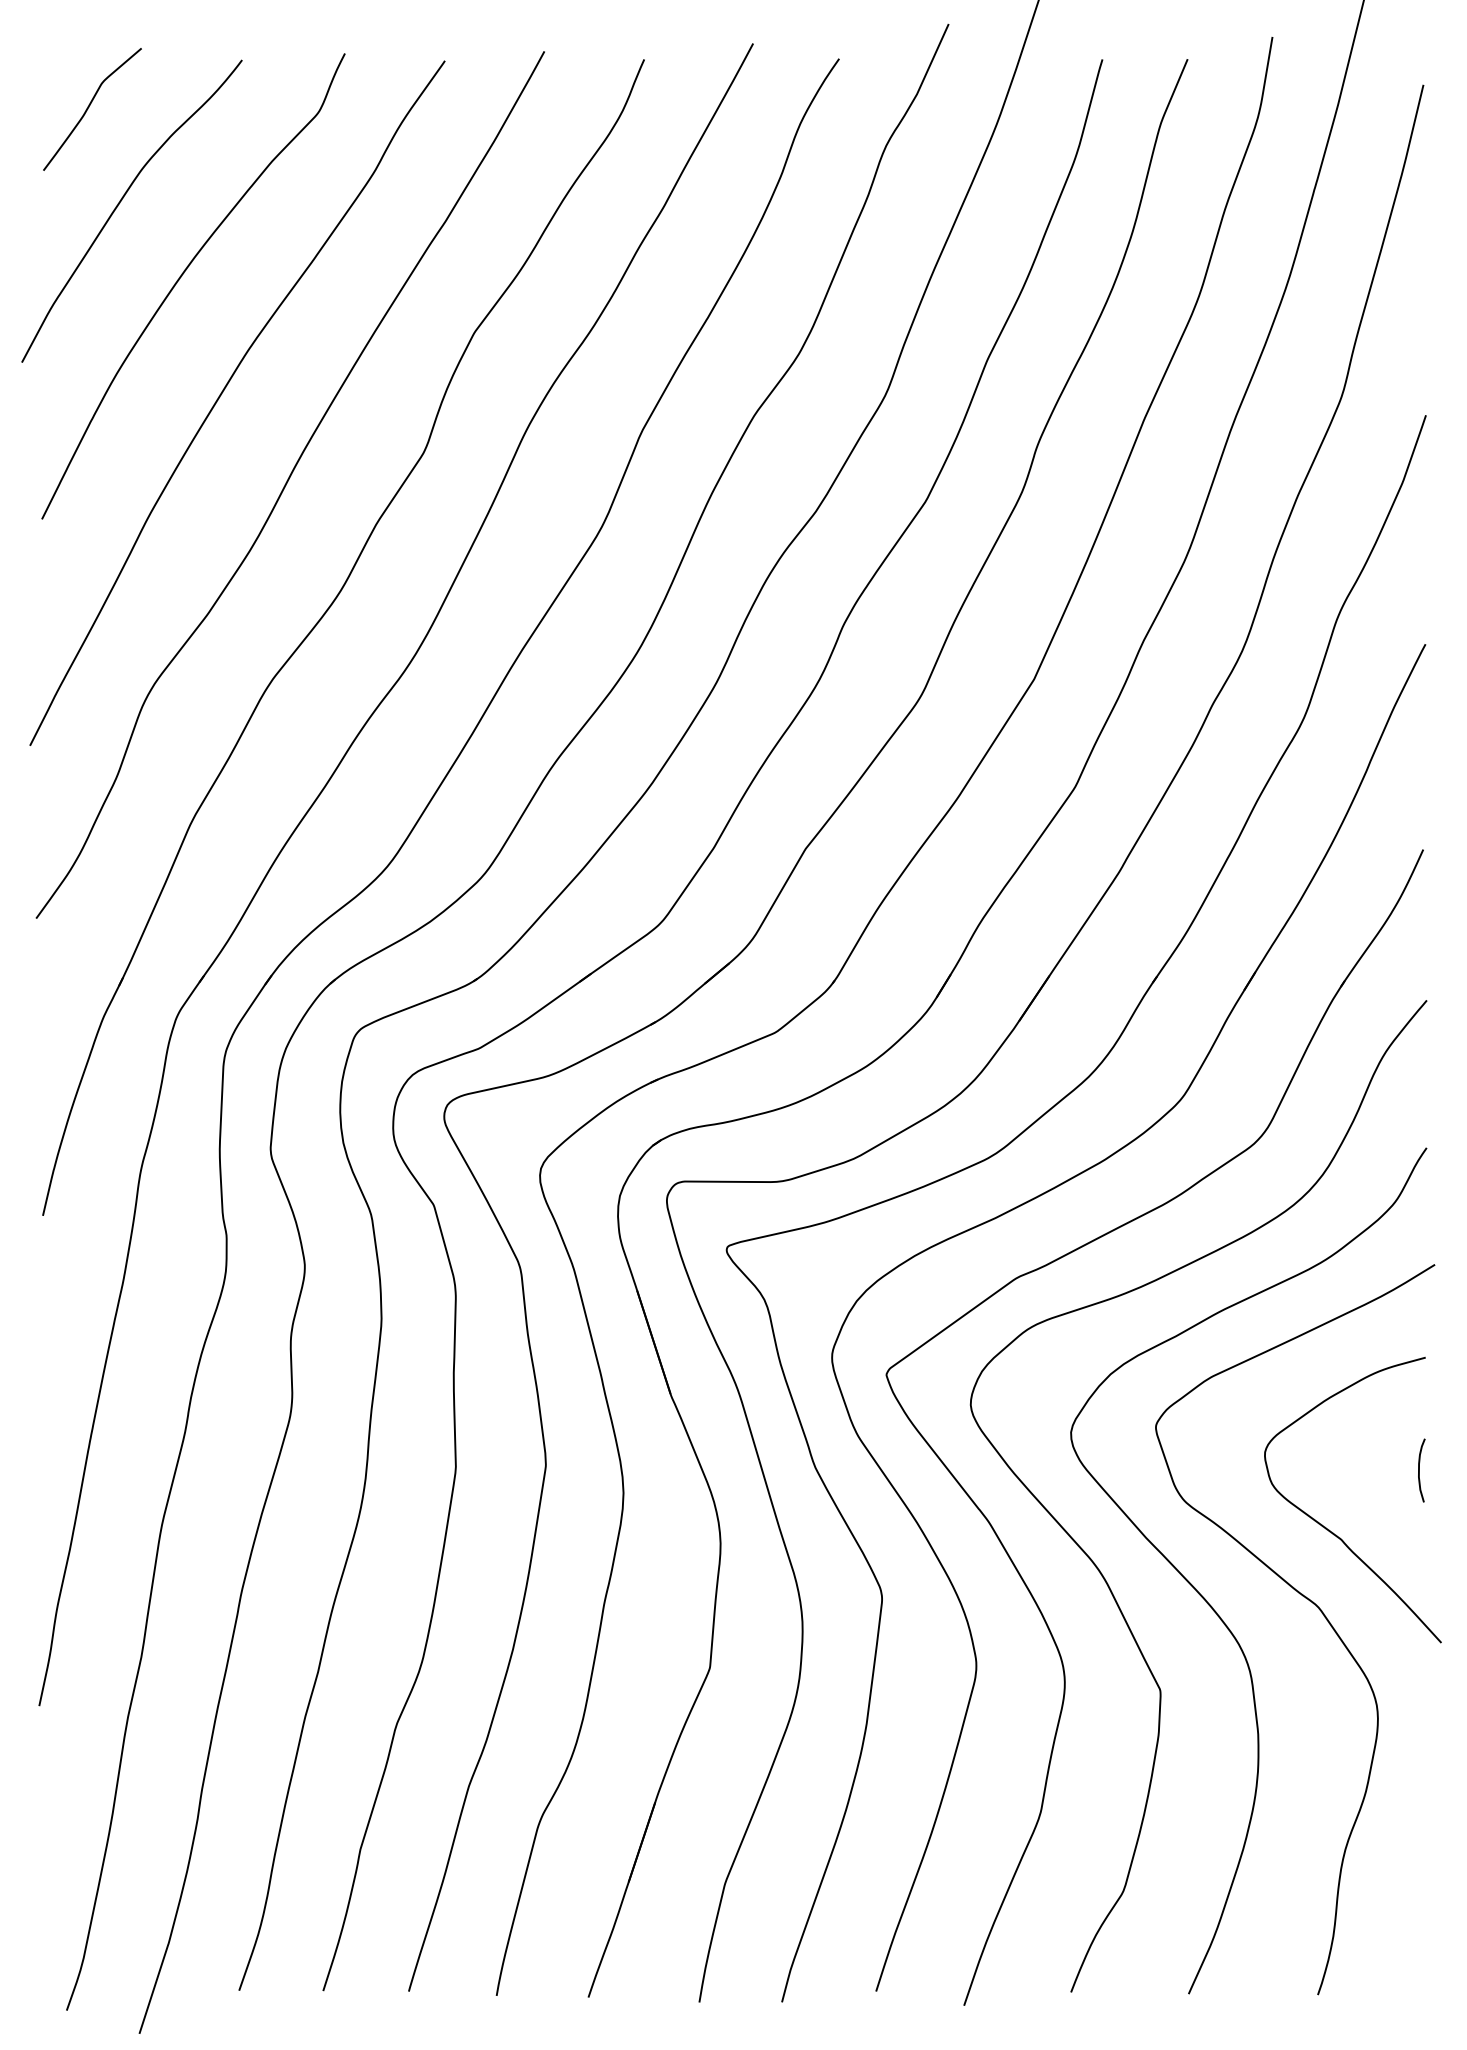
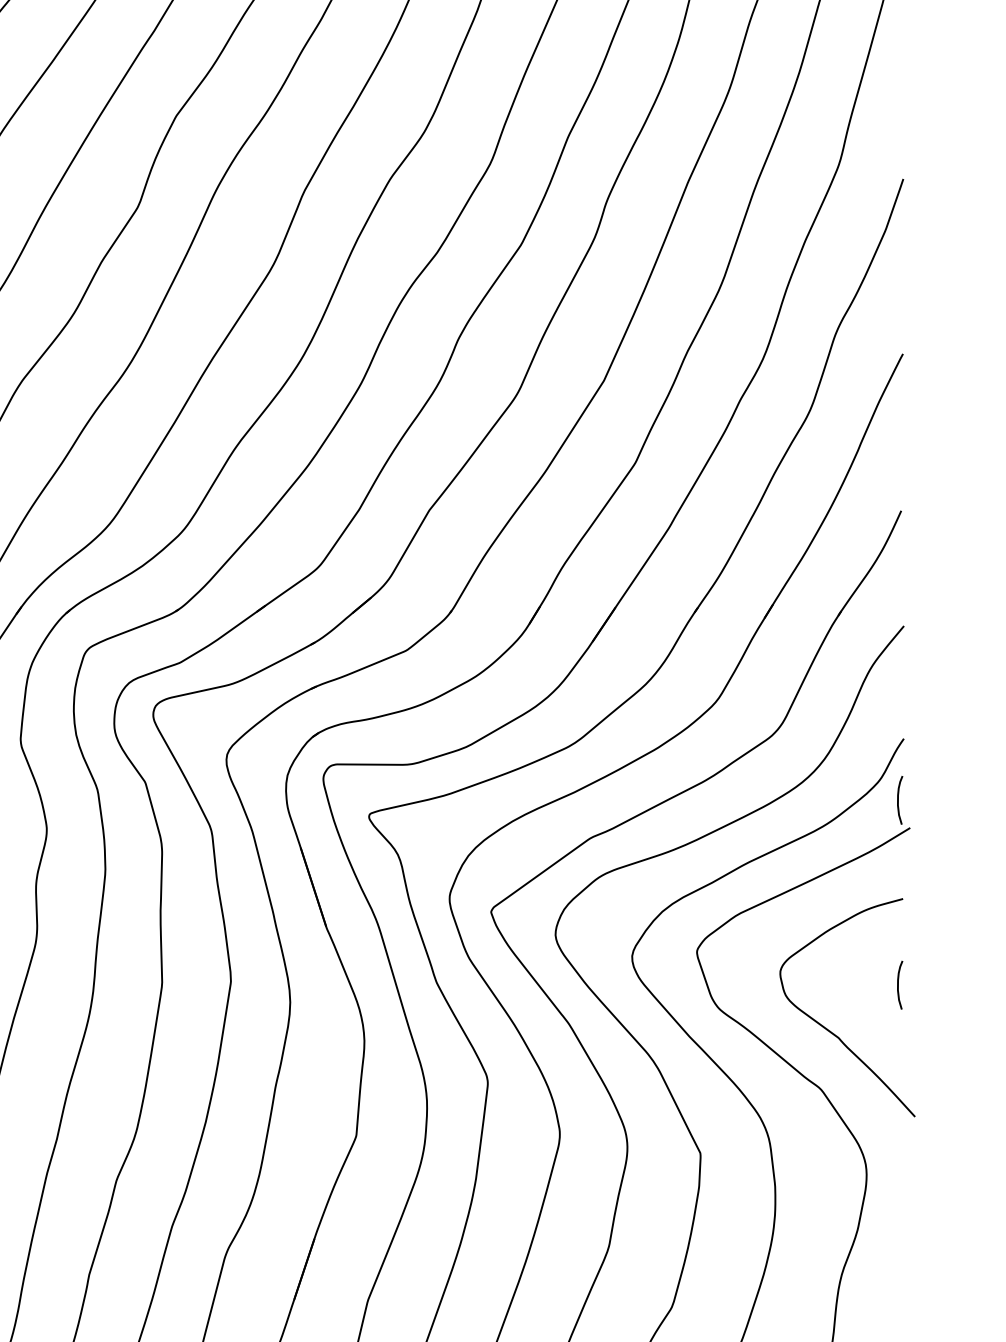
curve: (1419, 1228) -> (898, 800), added

